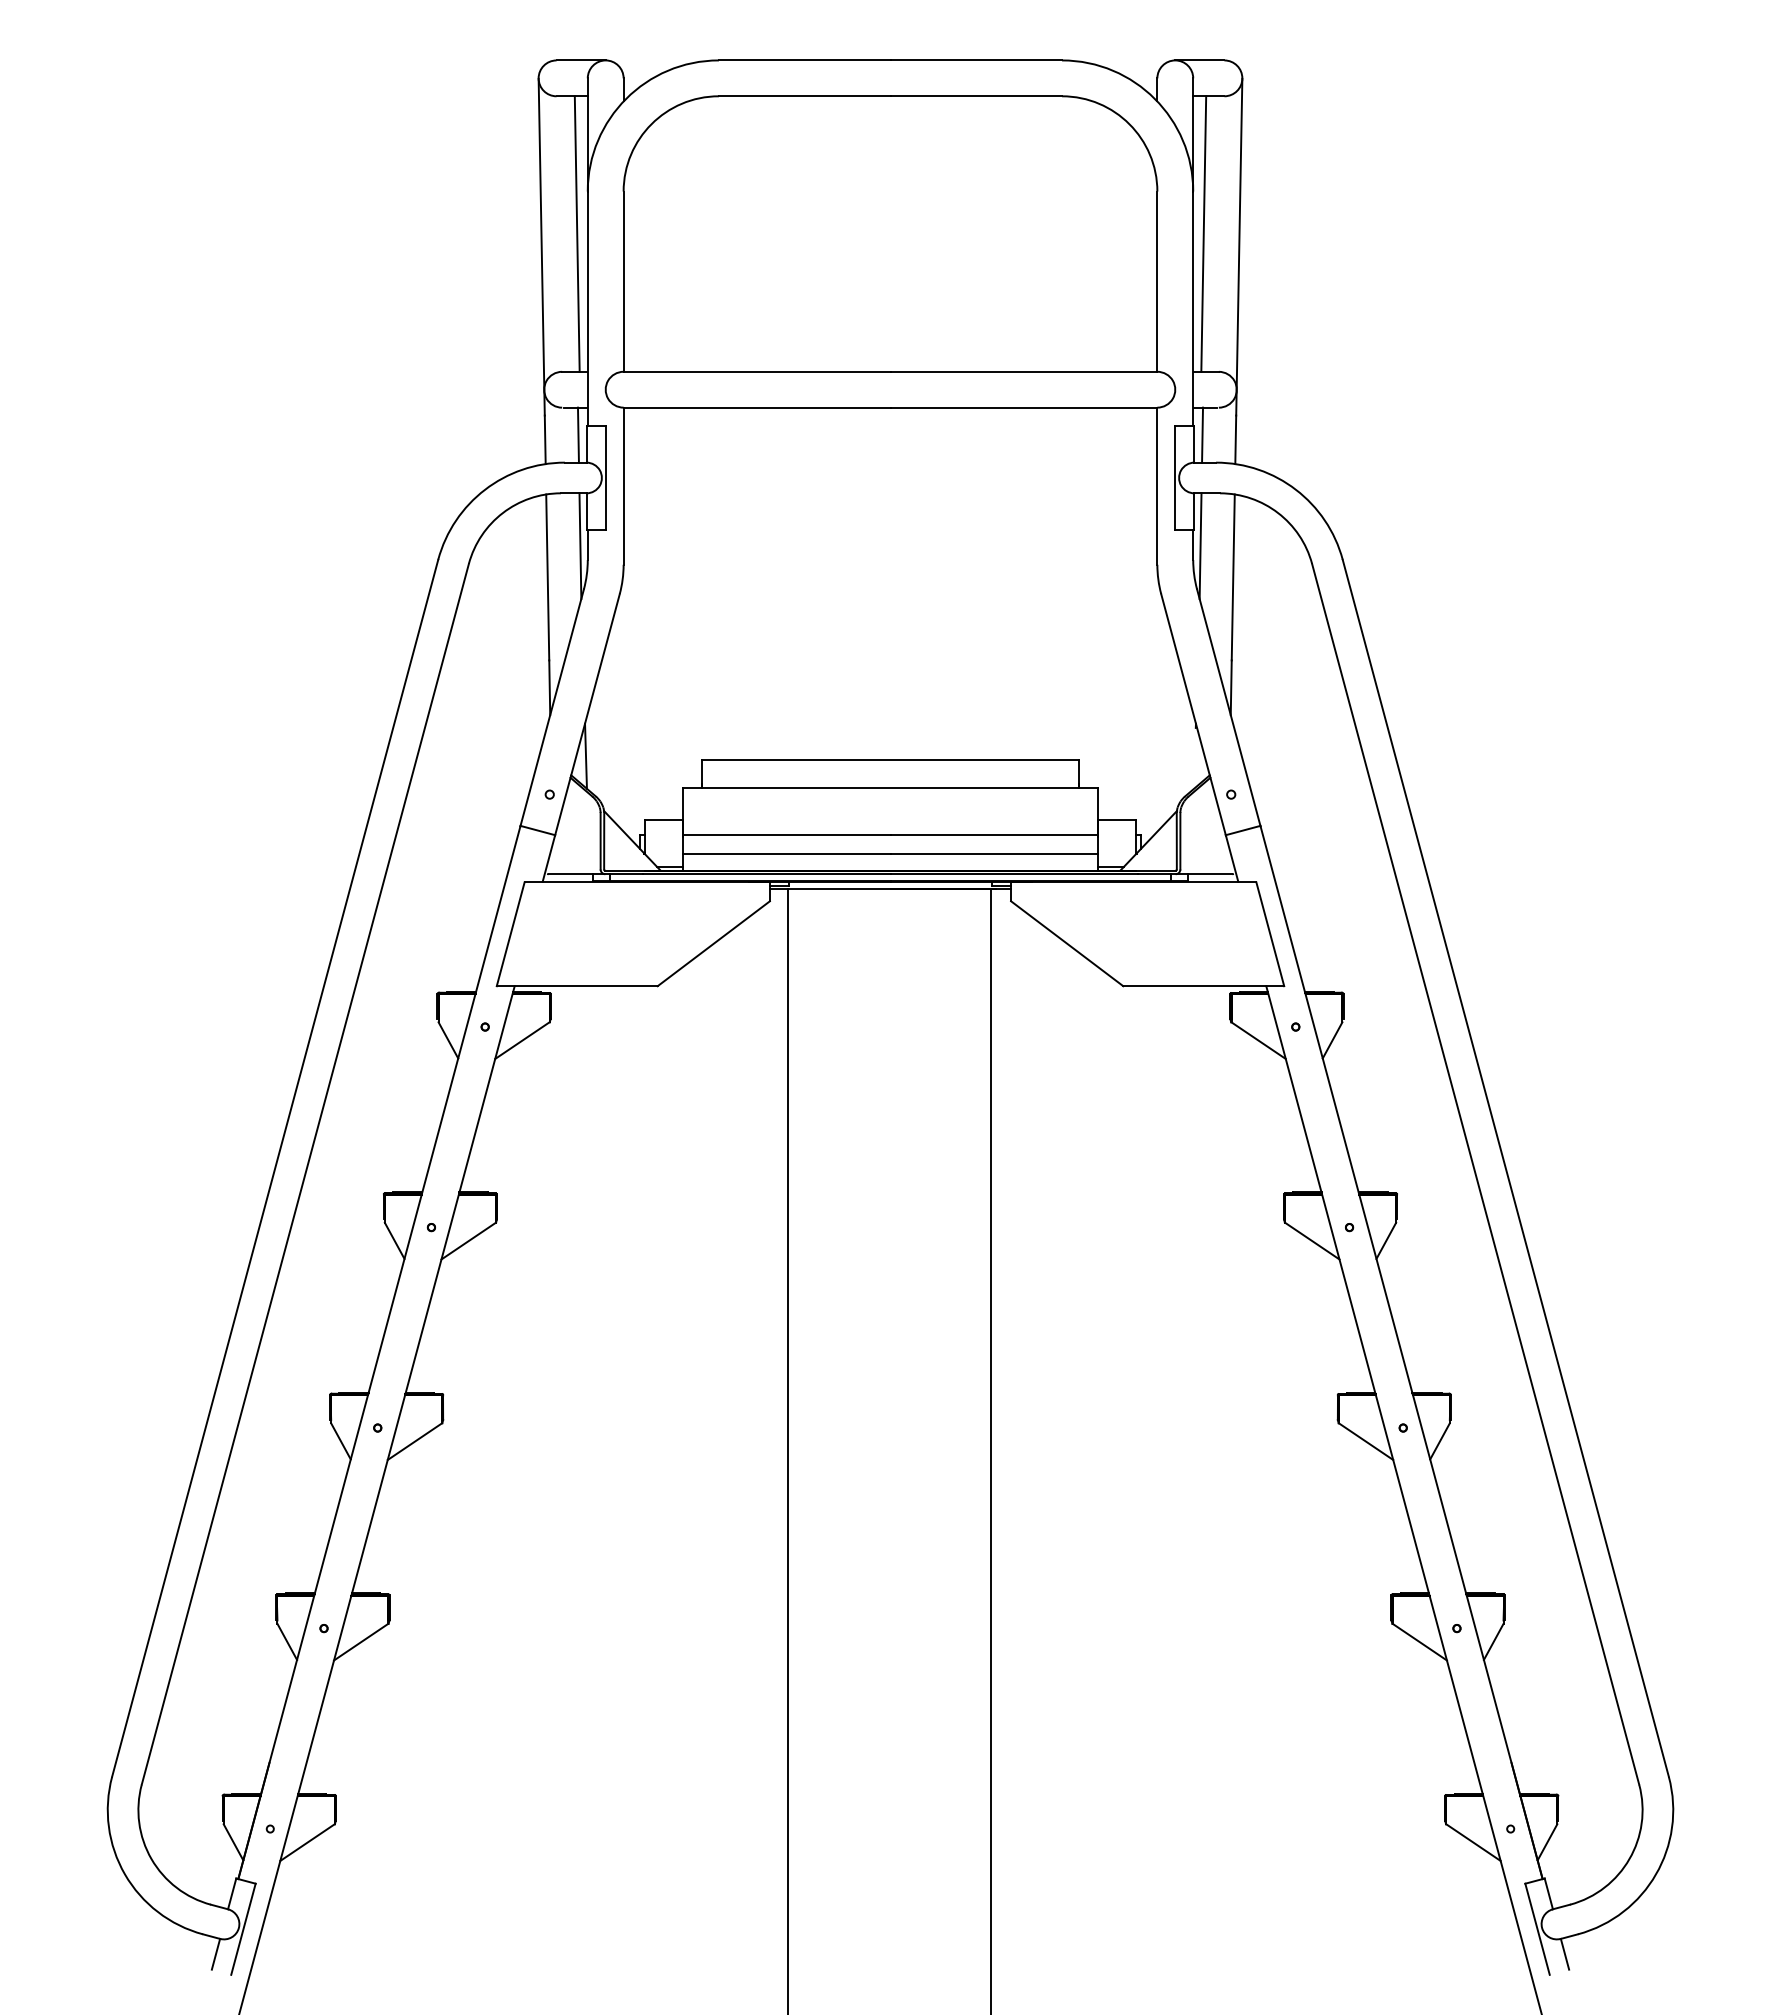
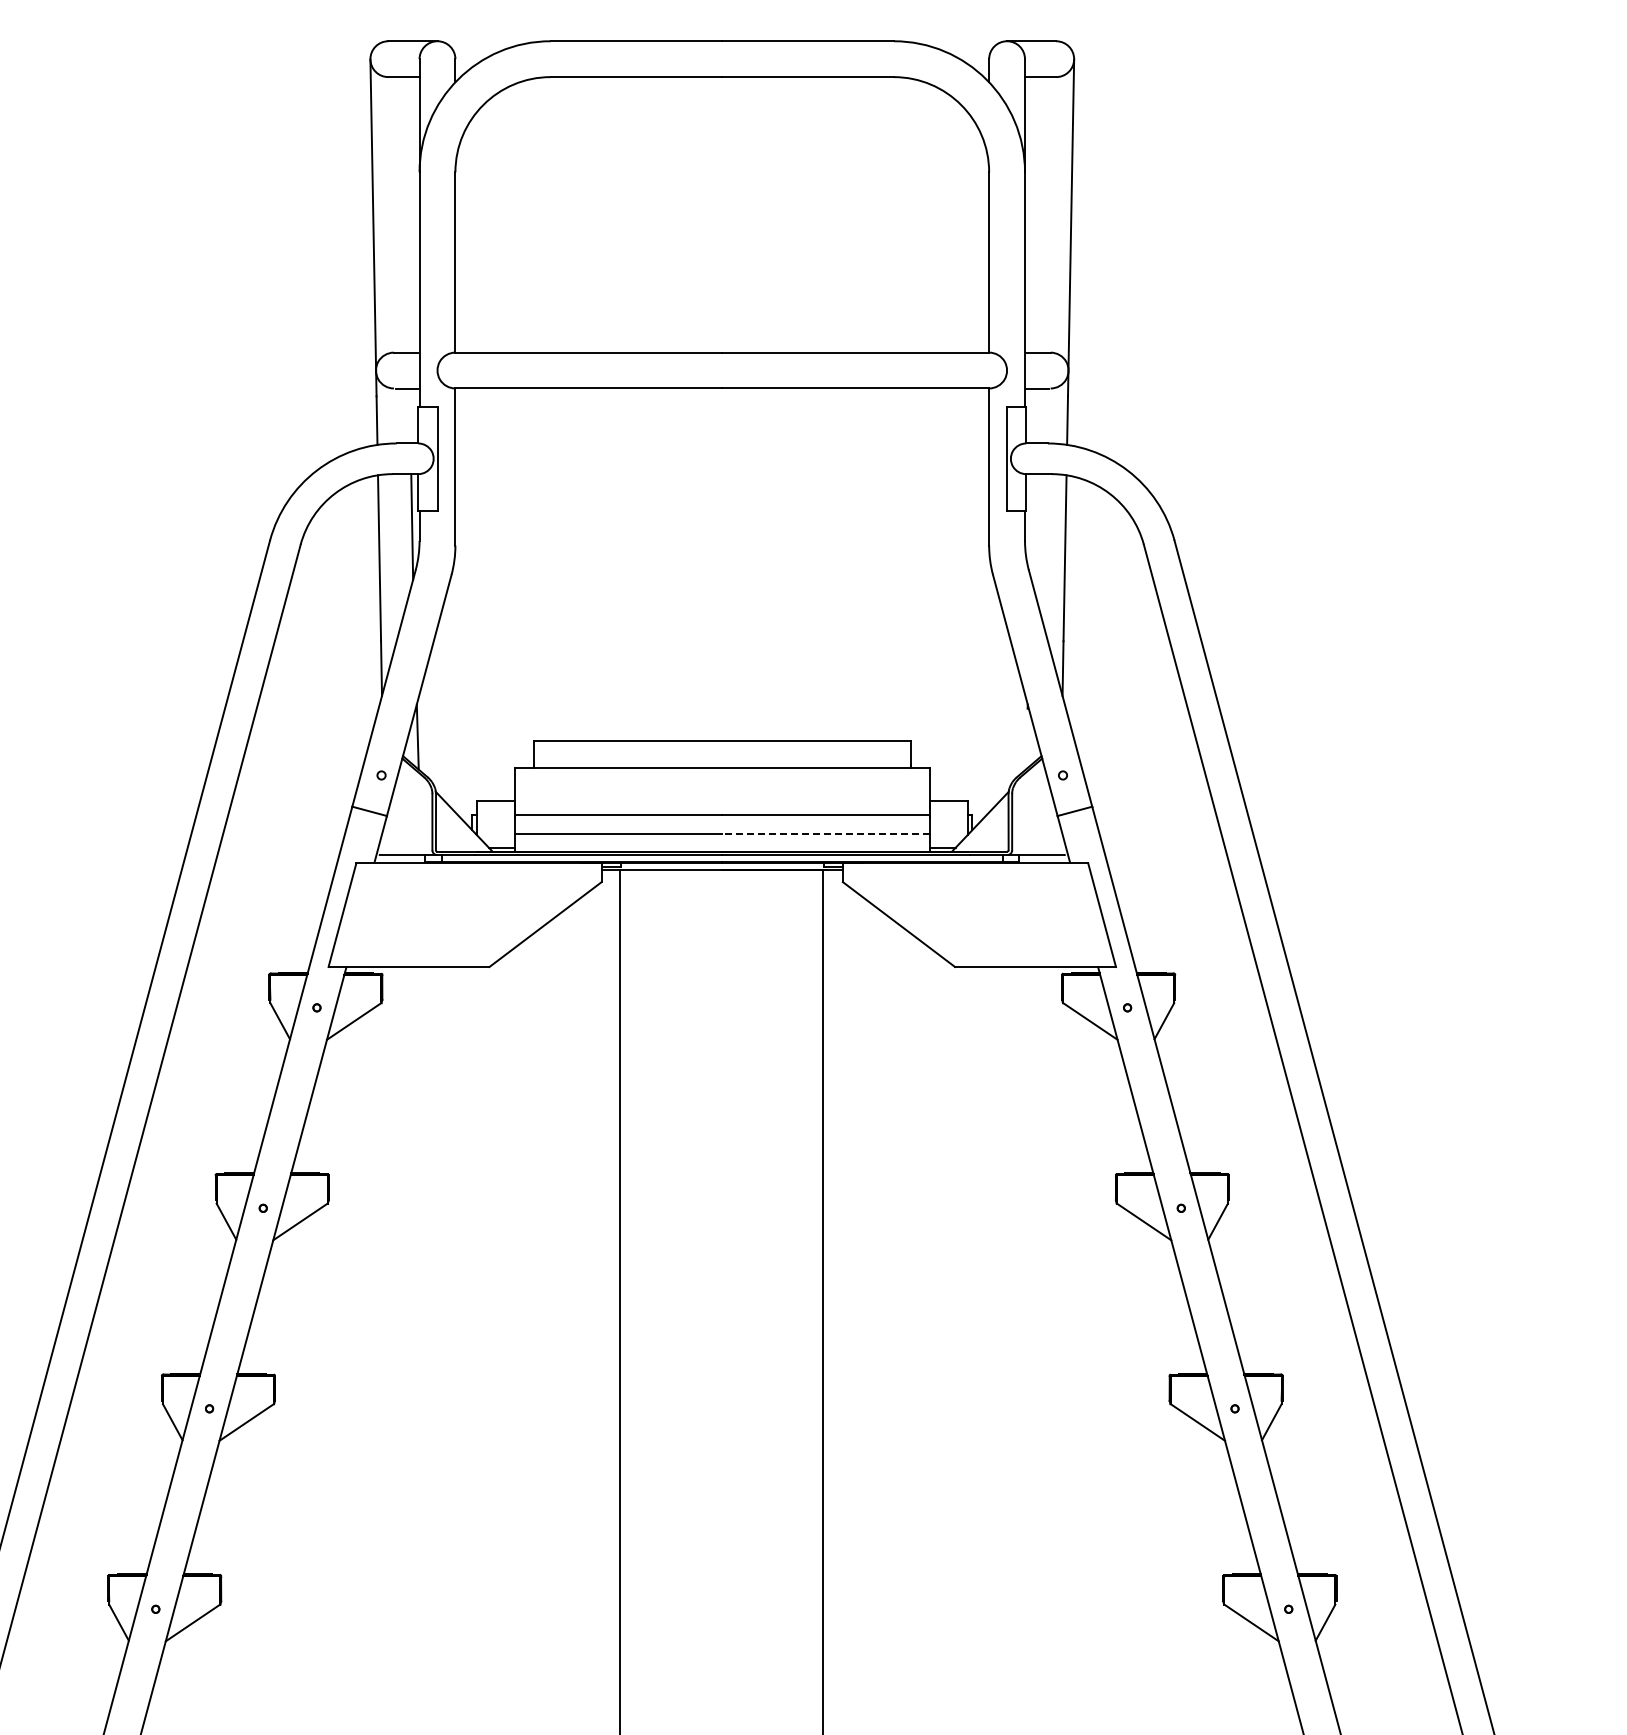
line: (576, 233) -> (408, 214), removed
line: (1203, 233) -> (1035, 214), removed
line: (577, 434) -> (409, 415), removed
line: (1202, 434) -> (1034, 415), removed
line: (1200, 546) -> (1032, 527), removed
line: (994, 853) -> (826, 834), solid -> dashed

